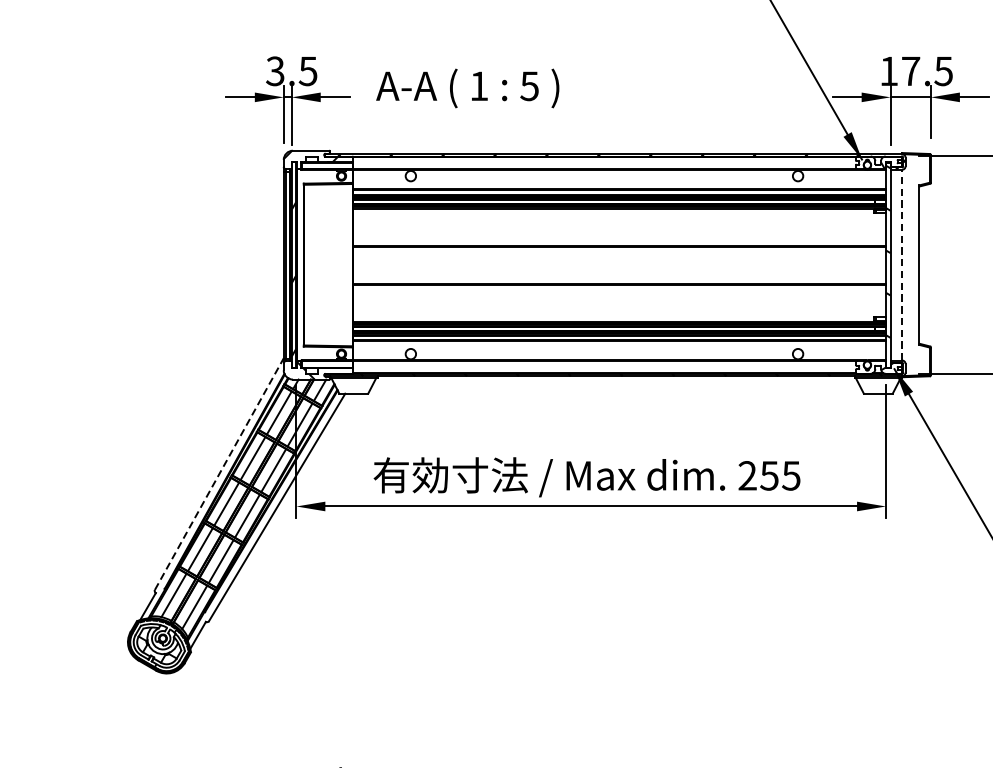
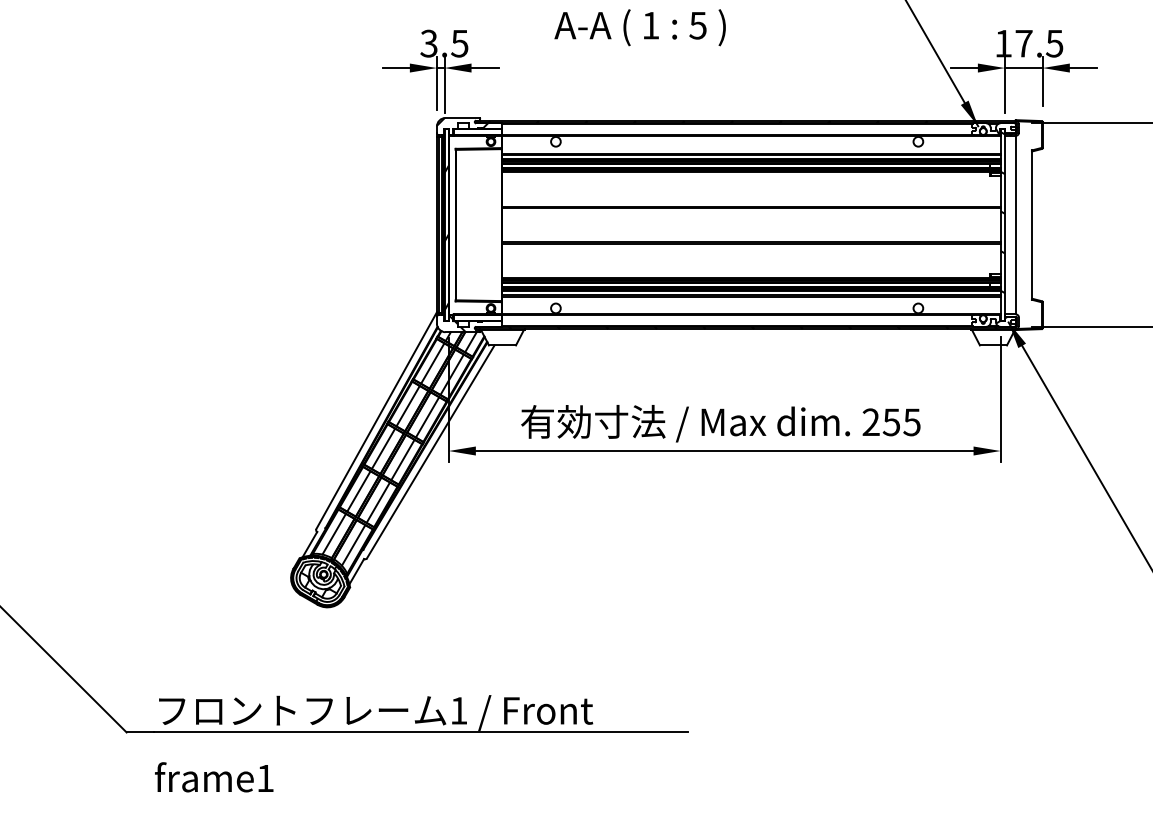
text: (467, 88) -> (639, 27), moved
line: (901, 264) -> (1015, 224), dashed -> solid
line: (219, 473) -> (376, 420), dashed -> solid

